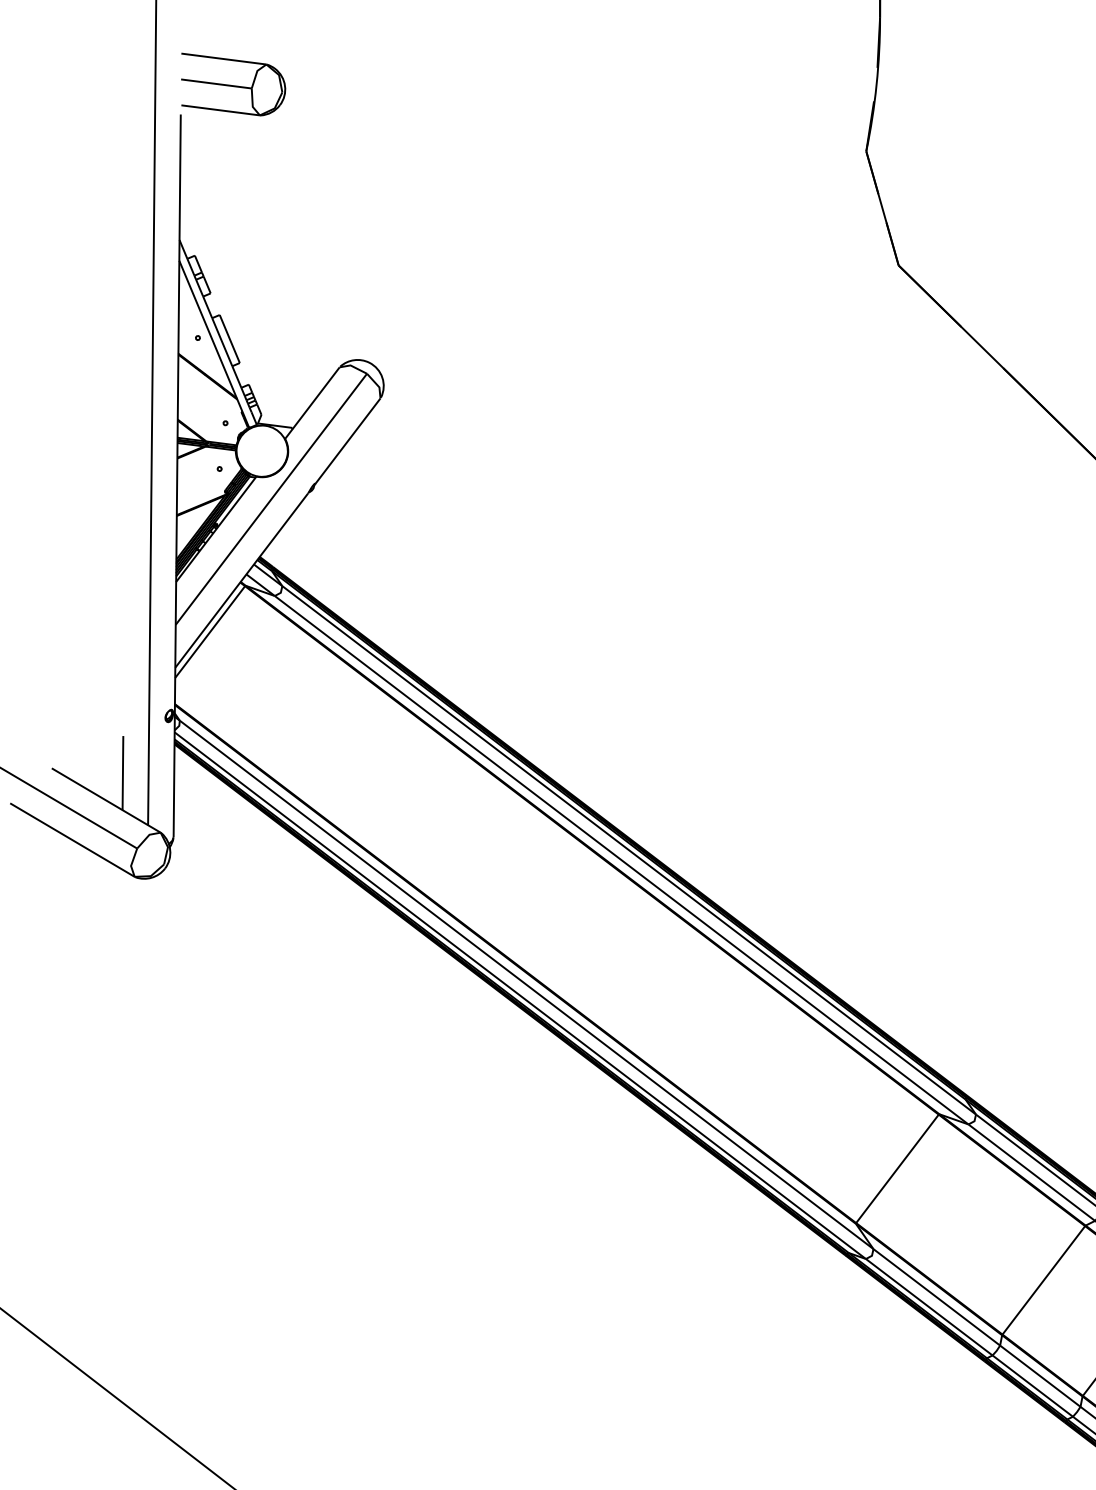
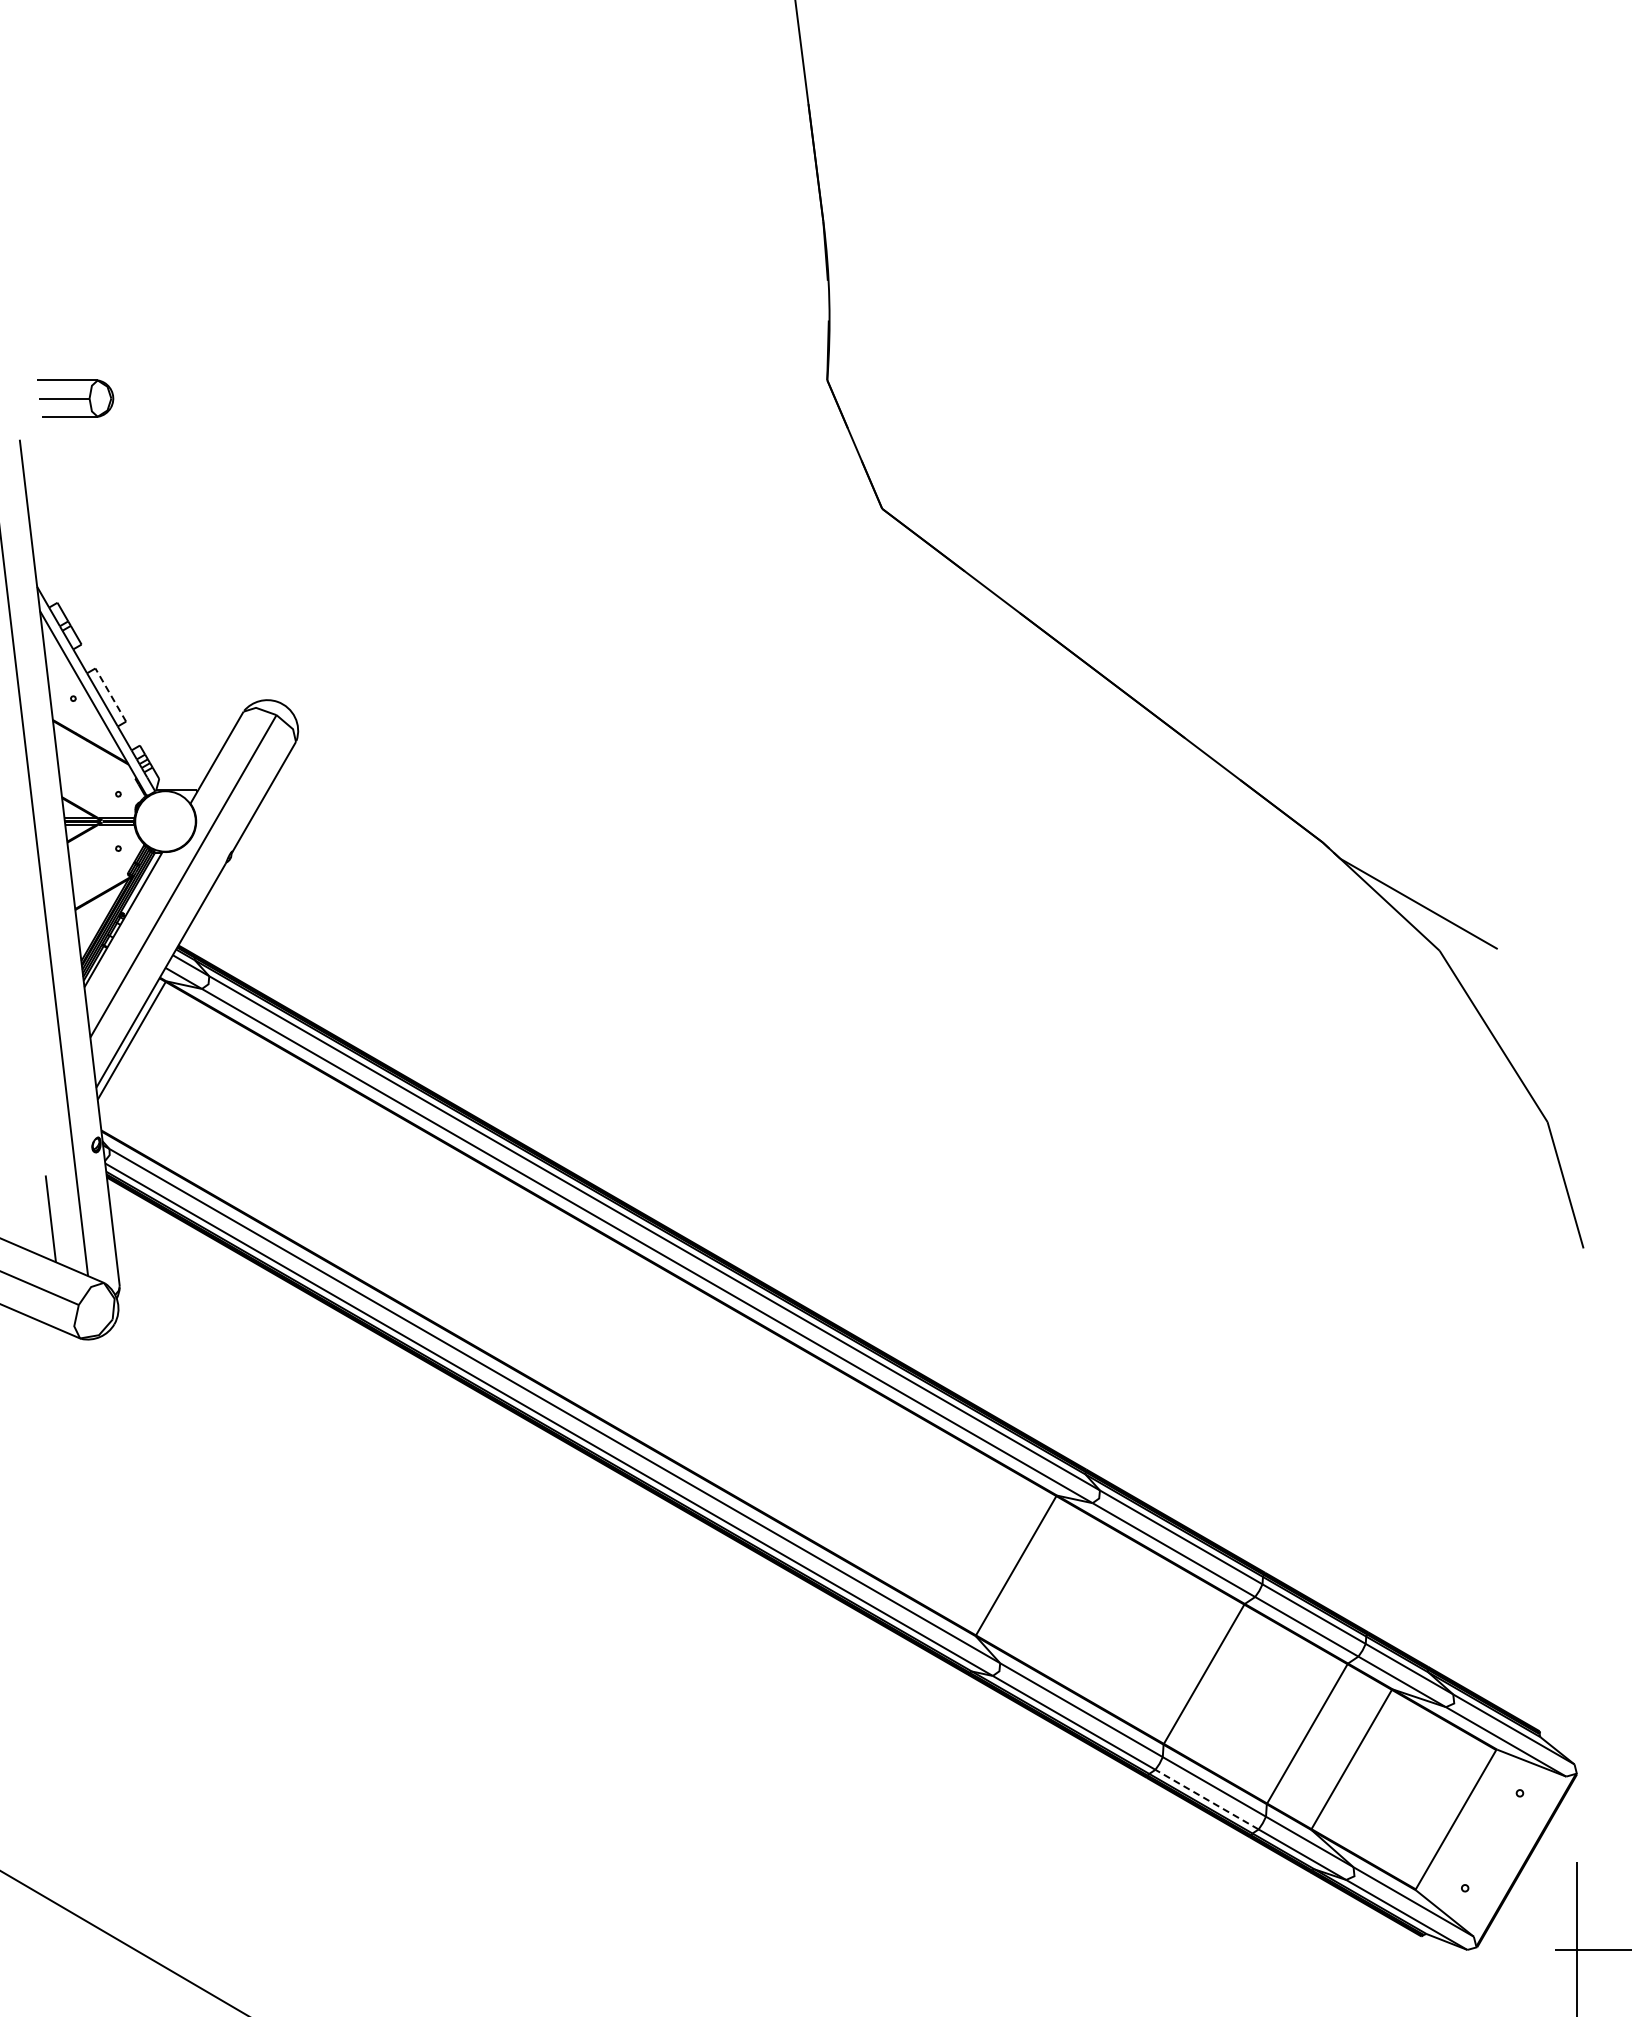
part: (232, 85) -> (75, 398), size x0.6
line: (229, 339) -> (110, 695), solid -> dashed
line: (1033, 1386) -> (1207, 1799), solid -> dashed

